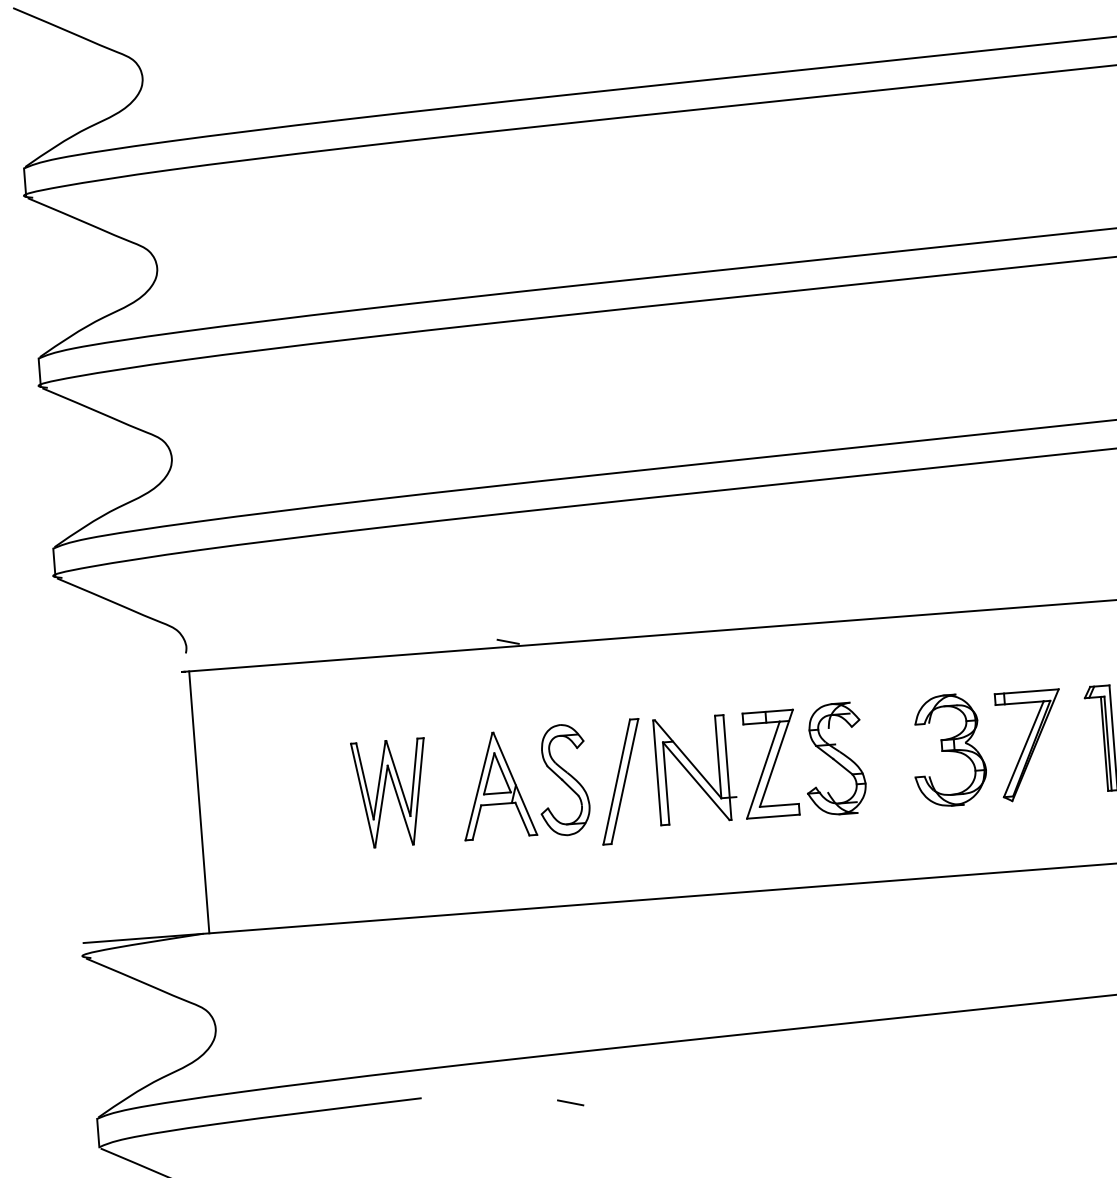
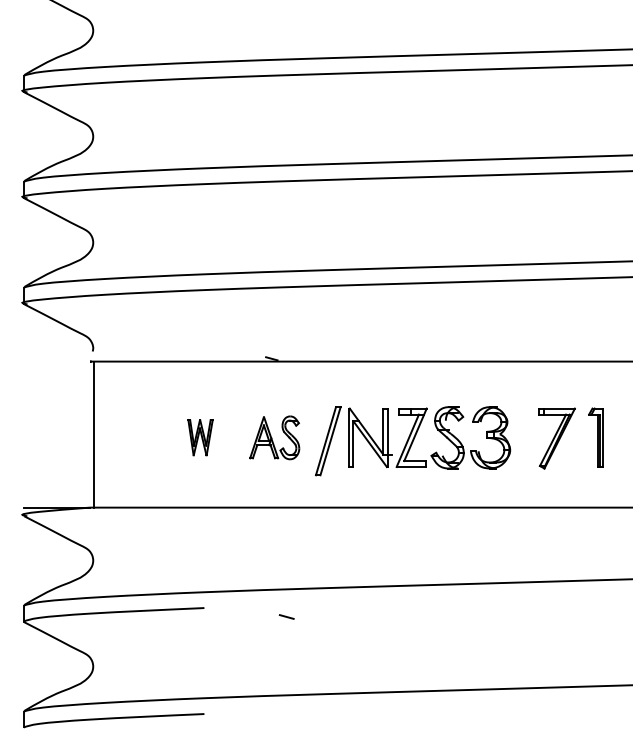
part: (948, 749) -> (490, 437), moved
part: (523, 782) -> (274, 437), size x0.7
part: (391, 792) -> (200, 437), size x0.6

